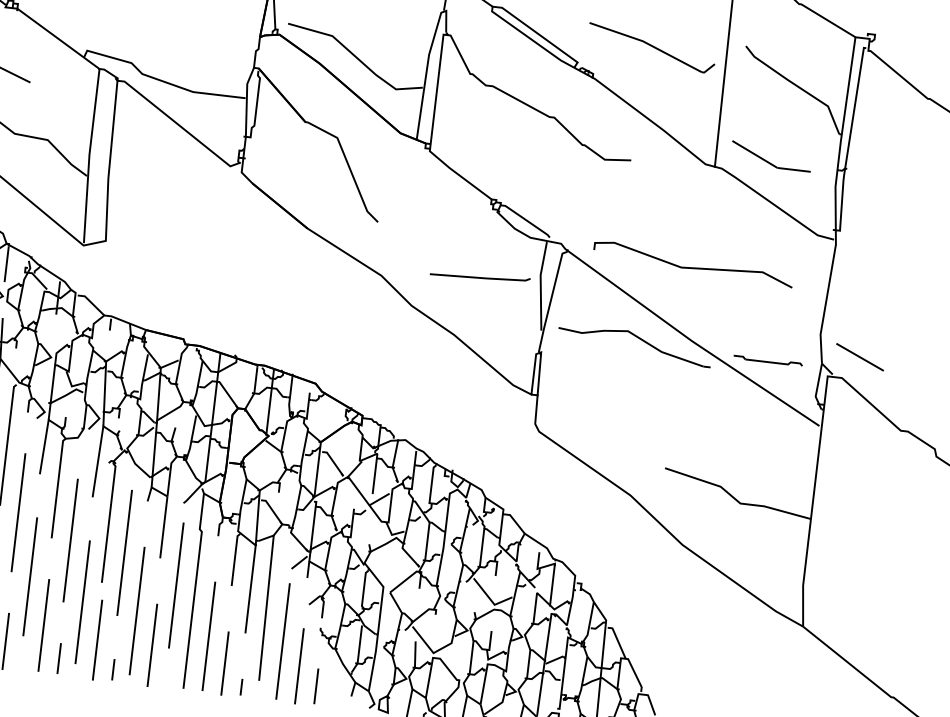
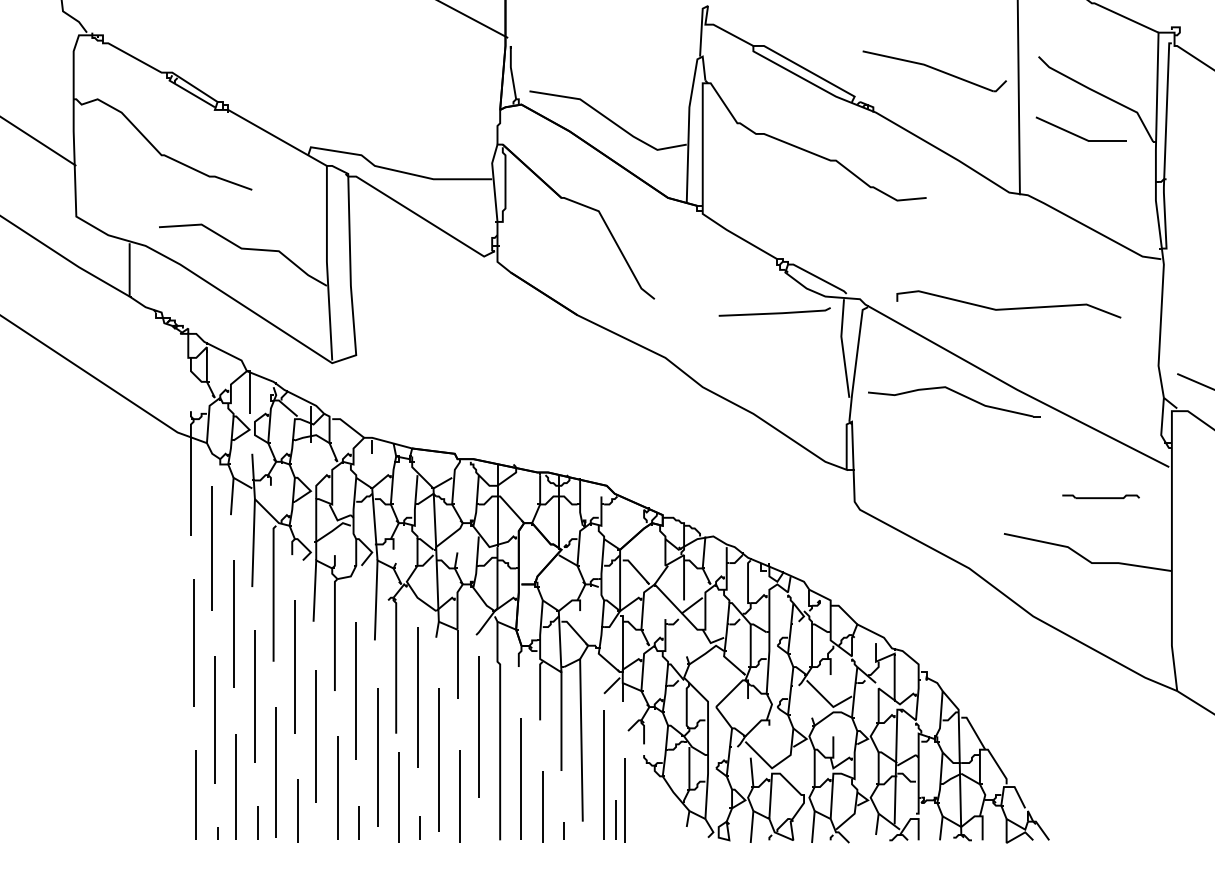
part: (769, 161) -> (1079, 135), moved
line: (479, 277) -> (774, 312), moved
part: (767, 360) -> (1100, 496), moved
line: (316, 685) -> (615, 819), moved

